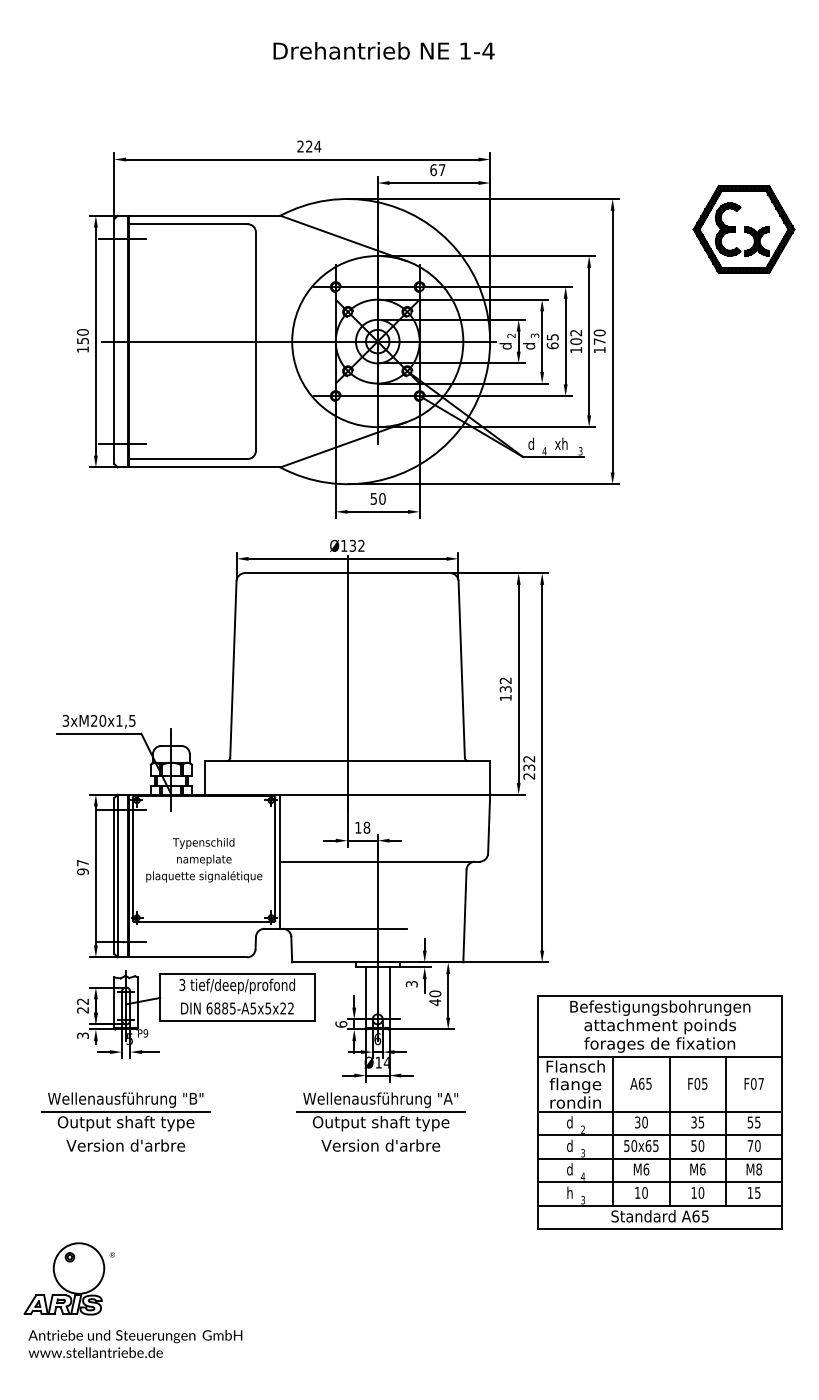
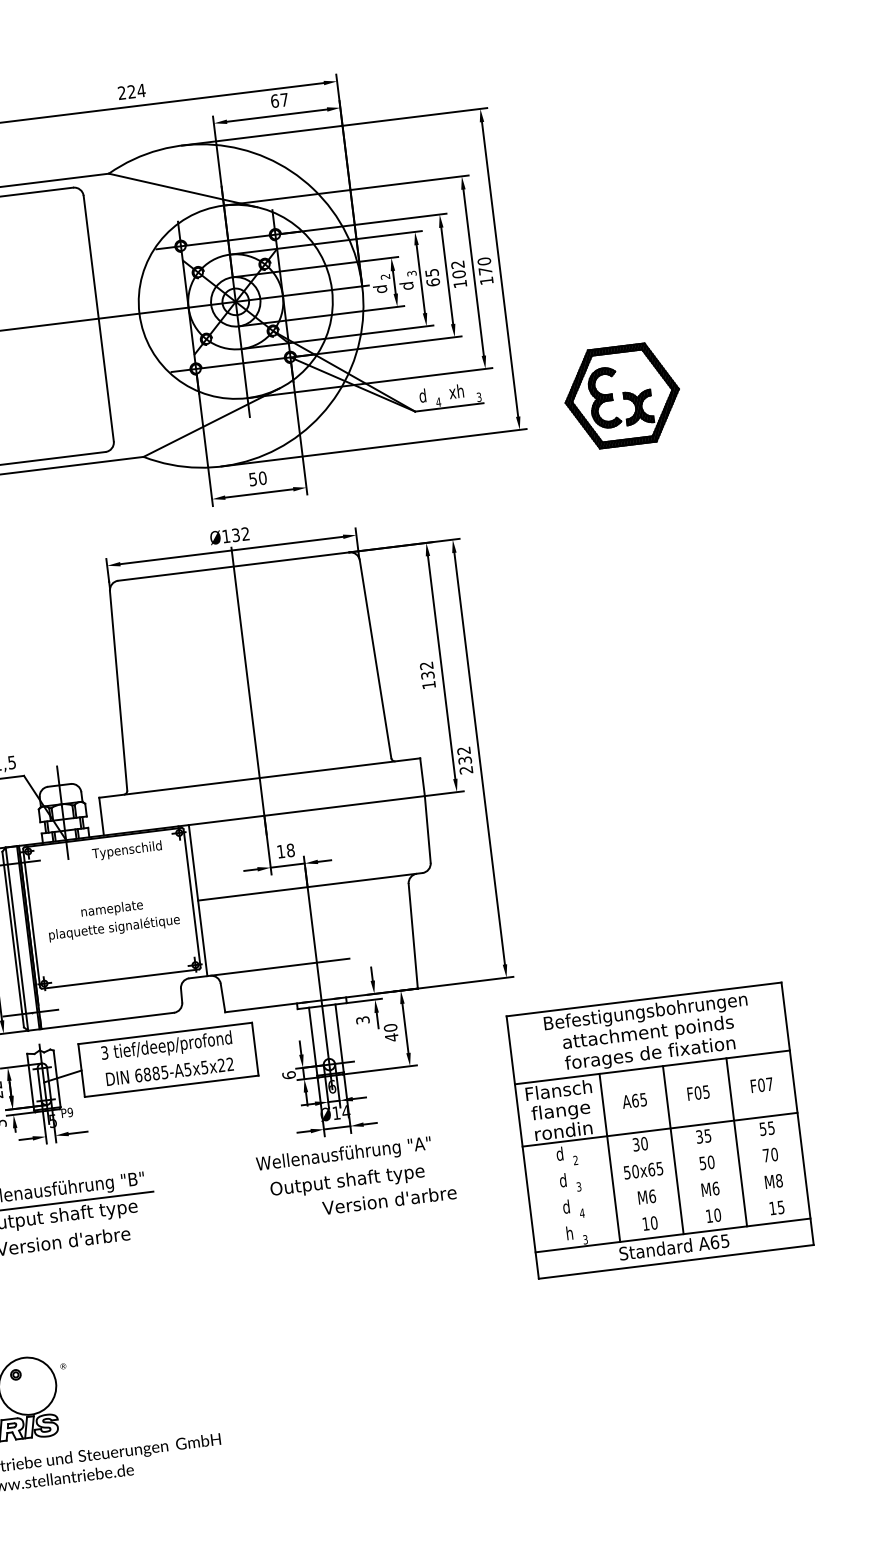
part: (743, 229) -> (621, 395), moved
text: (203, 843) -> (126, 850), moved
line: (381, 1111) -> (346, 1167), removed
line: (660, 1135) -> (663, 1156), removed
text: (380, 1145) -> (389, 1200), moved
line: (660, 1158) -> (666, 1182), removed
line: (660, 1182) -> (670, 1209), removed

